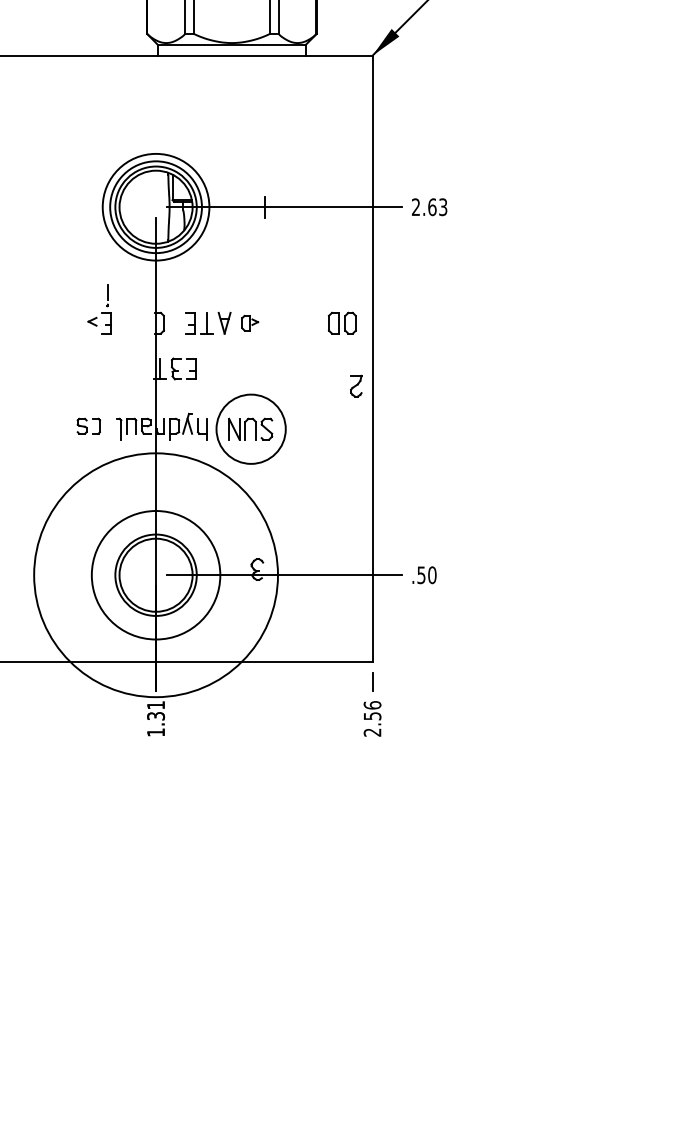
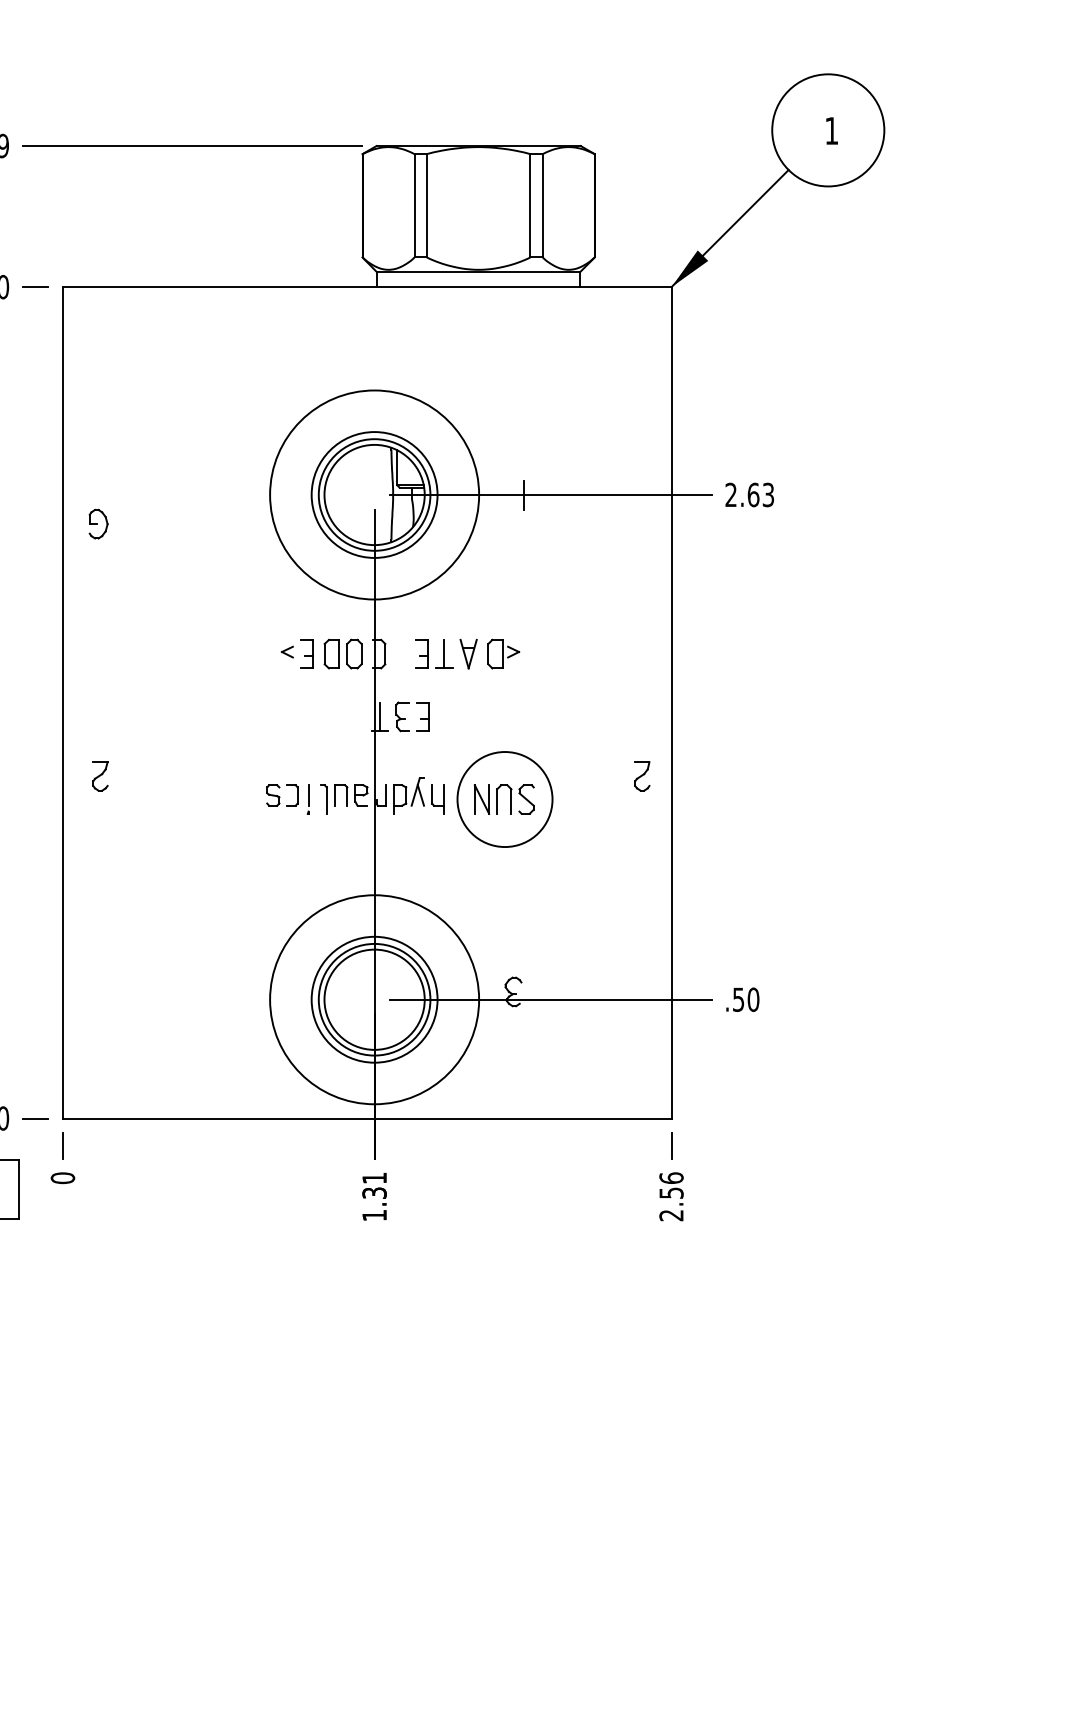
circle: (155, 206) -> (374, 494), size x1.43
part: (107, 295) -> (307, 799), moved
part: (250, 322) -> (503, 653), size x1.43
part: (341, 322) -> (342, 653), moved
part: (356, 386) -> (642, 776), moved
circle: (155, 575) -> (374, 999), size x0.62
circle: (155, 575) -> (374, 999), size x0.71

